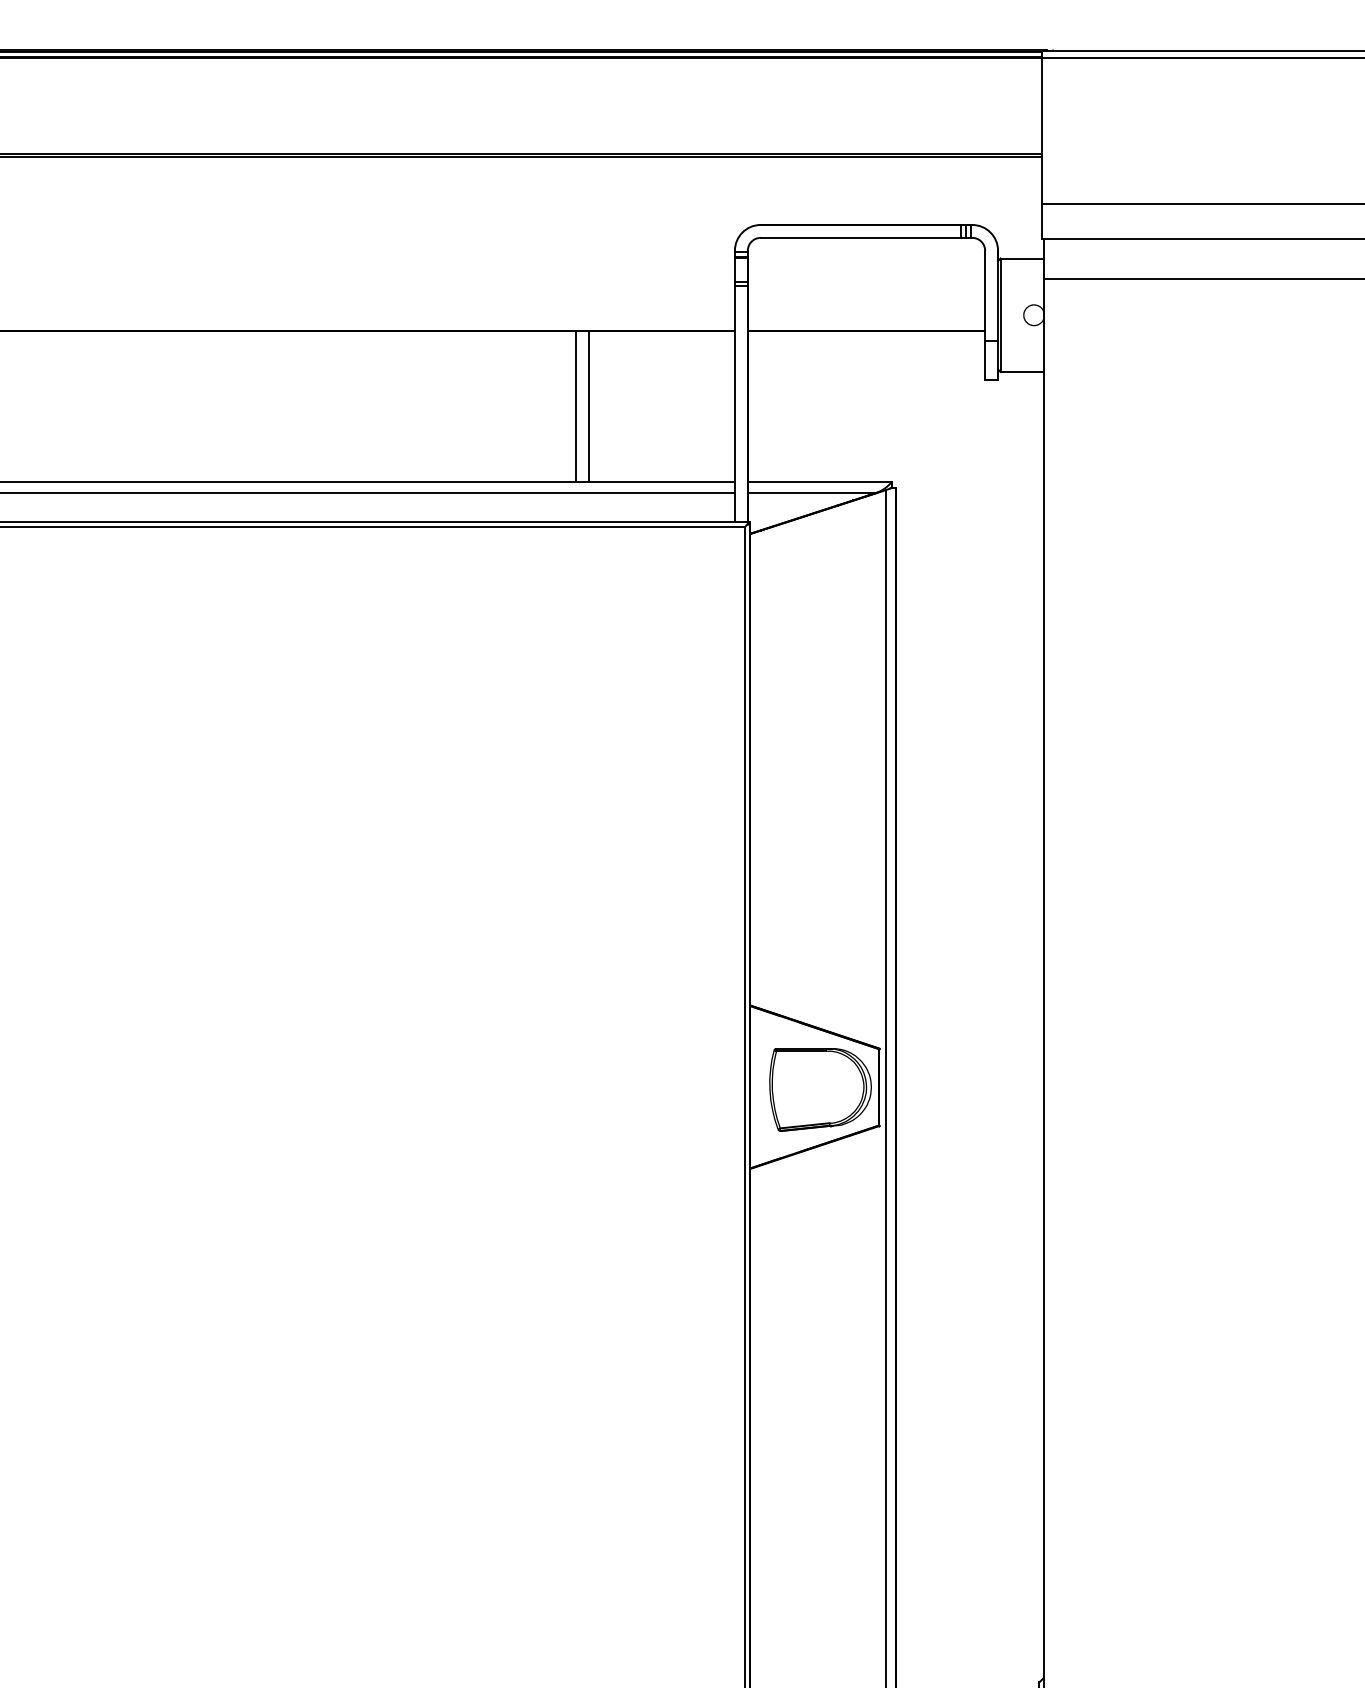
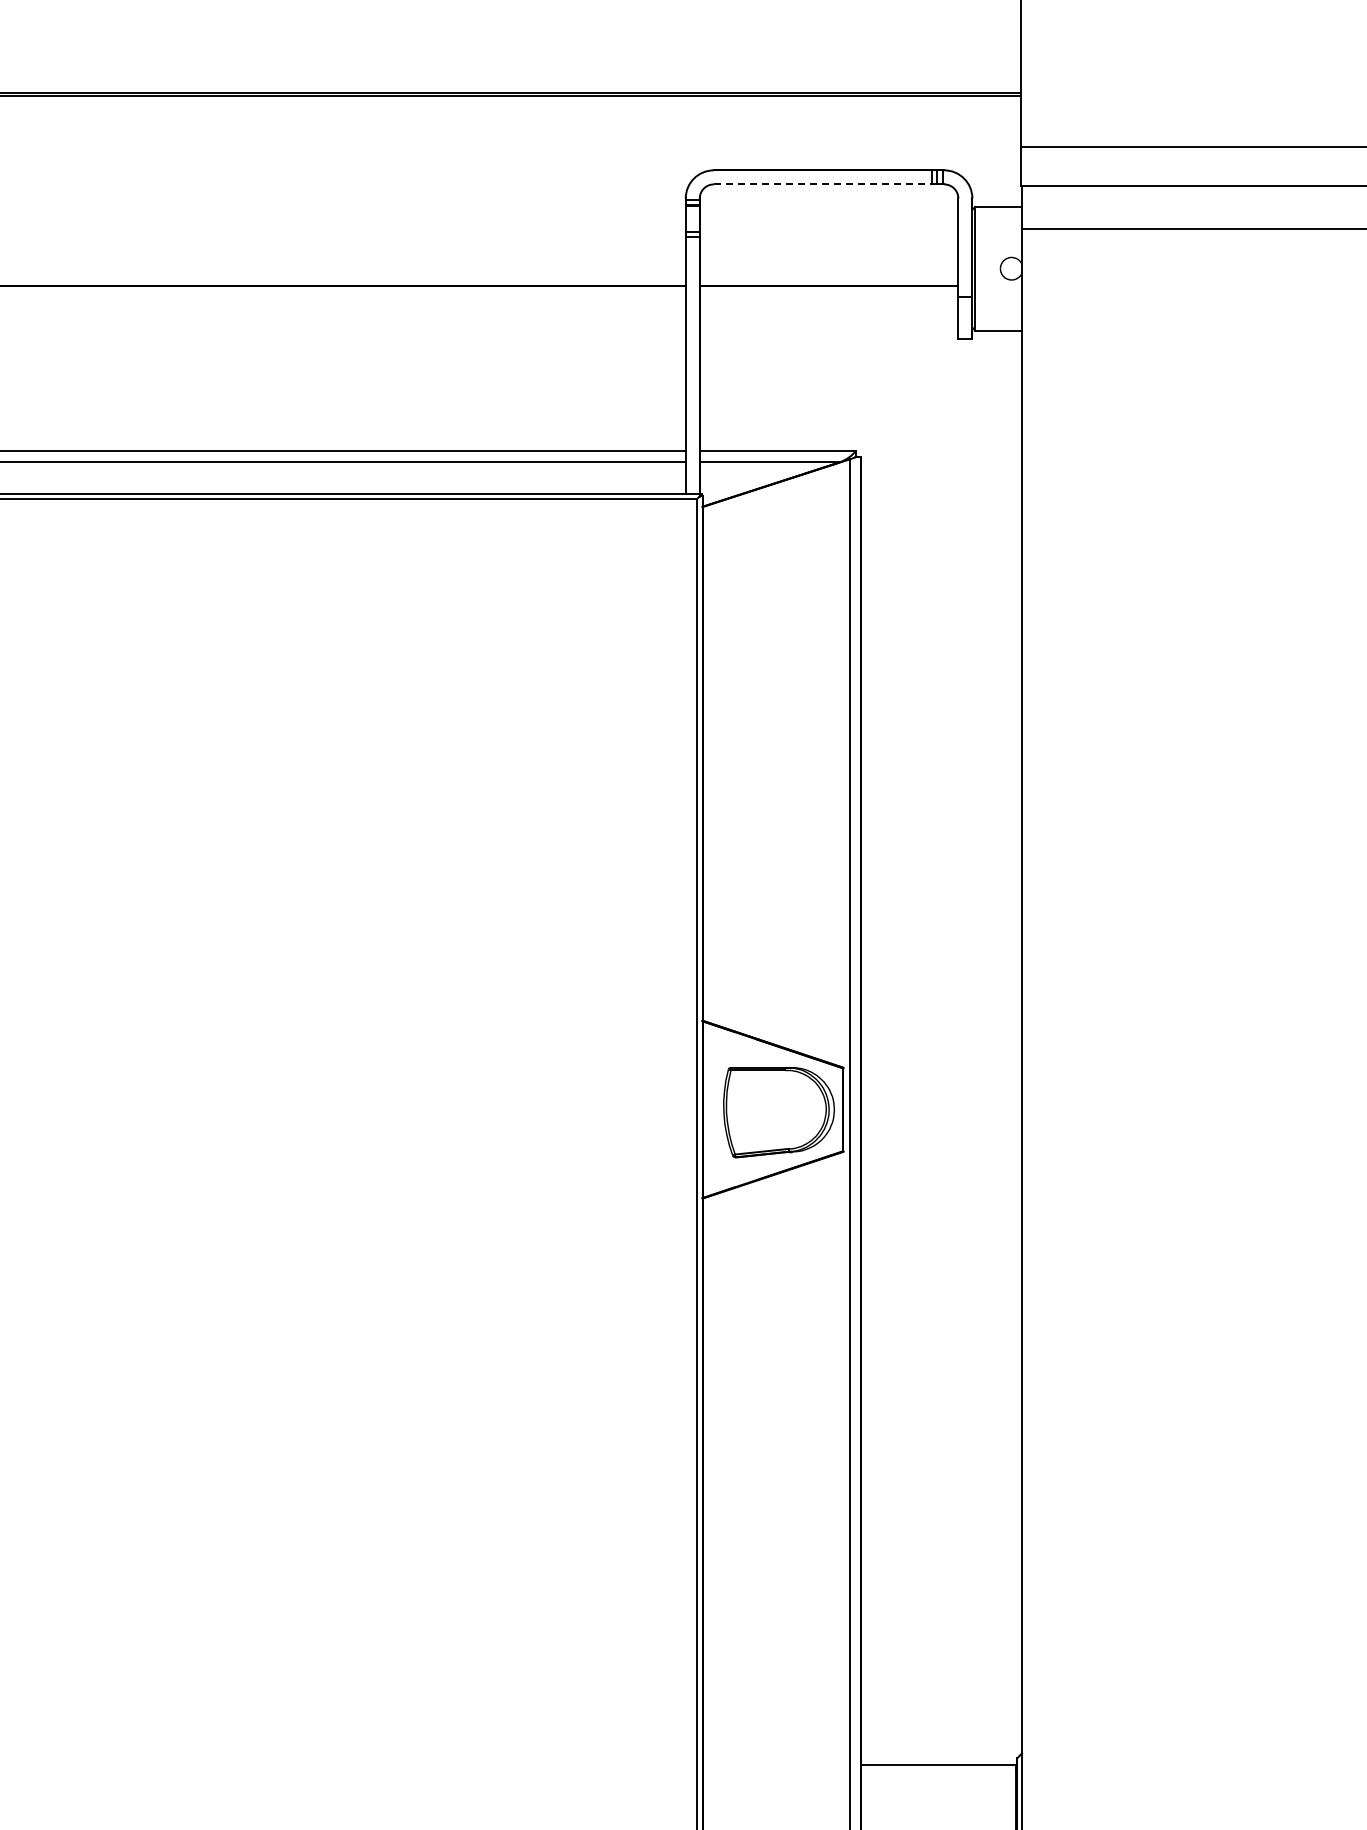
line: (860, 237) -> (822, 184), solid -> dashed
line: (576, 406) -> (513, 368), removed
line: (588, 406) -> (526, 368), removed

